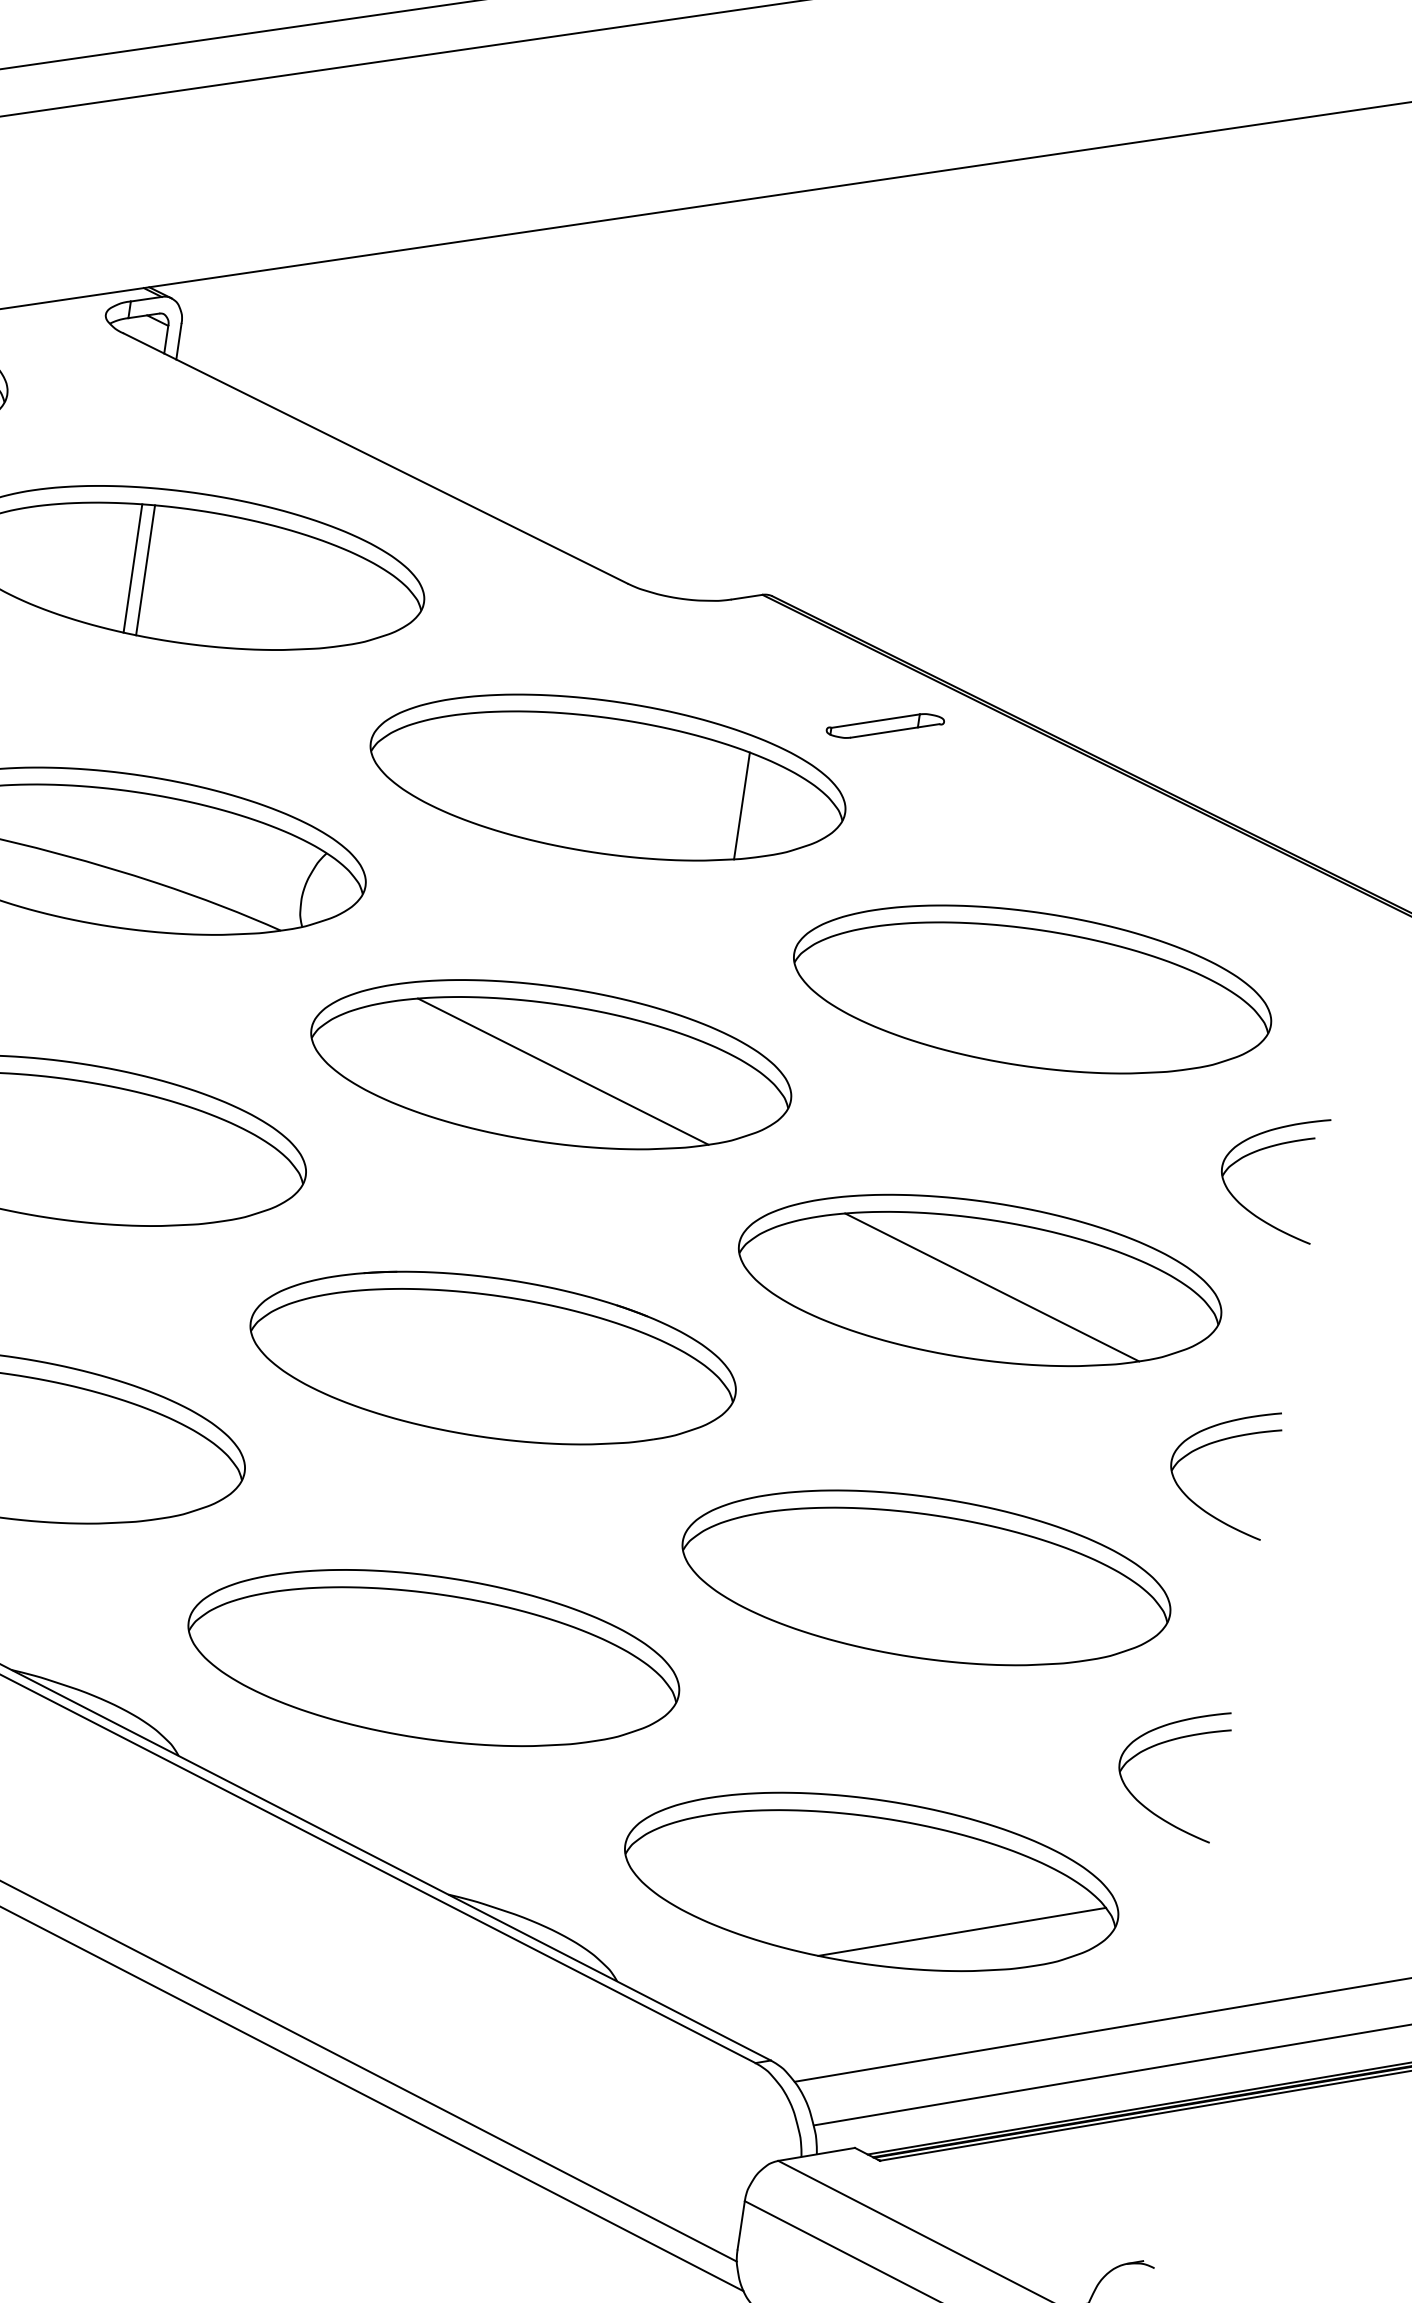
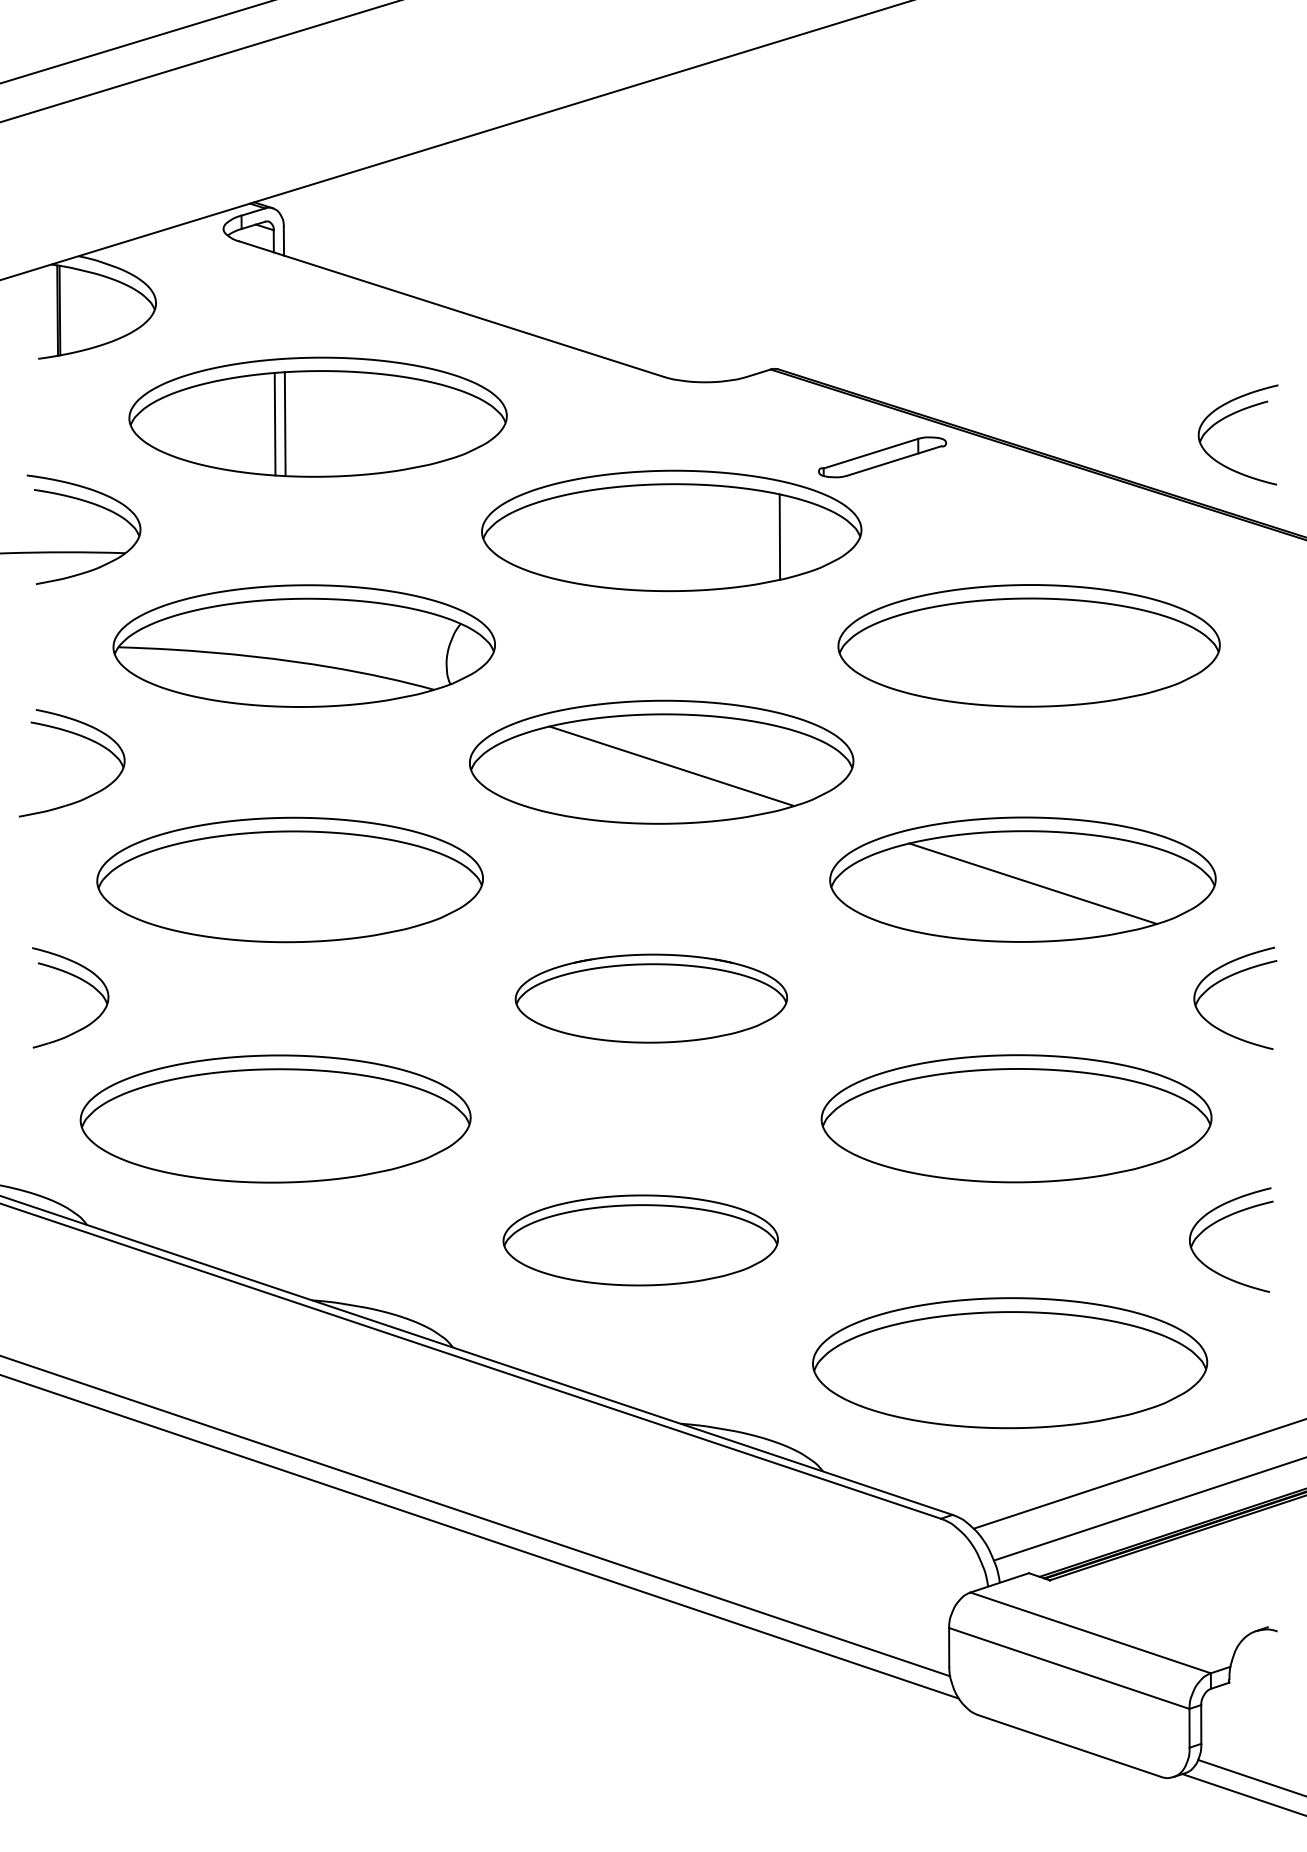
part: (885, 726) -> (882, 457), size x1.4
part: (1264, 1149) -> (1229, 416), moved
part: (493, 1357) -> (651, 998), size x0.7
part: (433, 1658) -> (640, 1240), size x0.7
line: (961, 1931) -> (1086, 1391), removed

